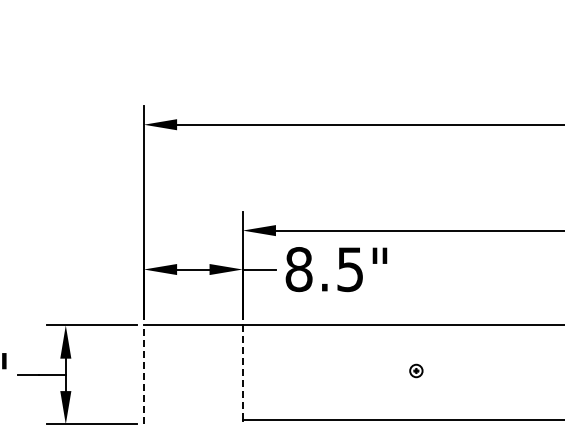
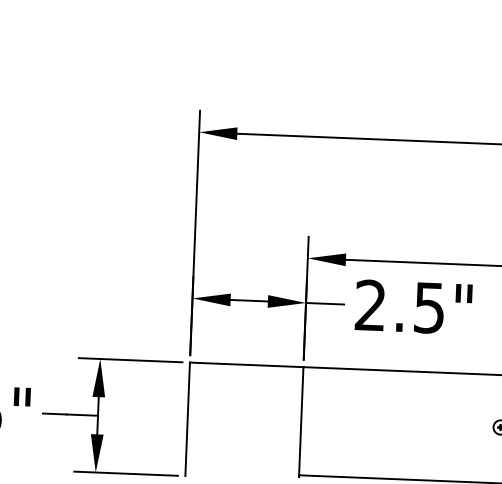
text: (298, 269) -> (370, 305), 8.5" -> 2.5"
line: (242, 373) -> (300, 422), dashed -> solid
line: (143, 374) -> (187, 418), dashed -> solid

